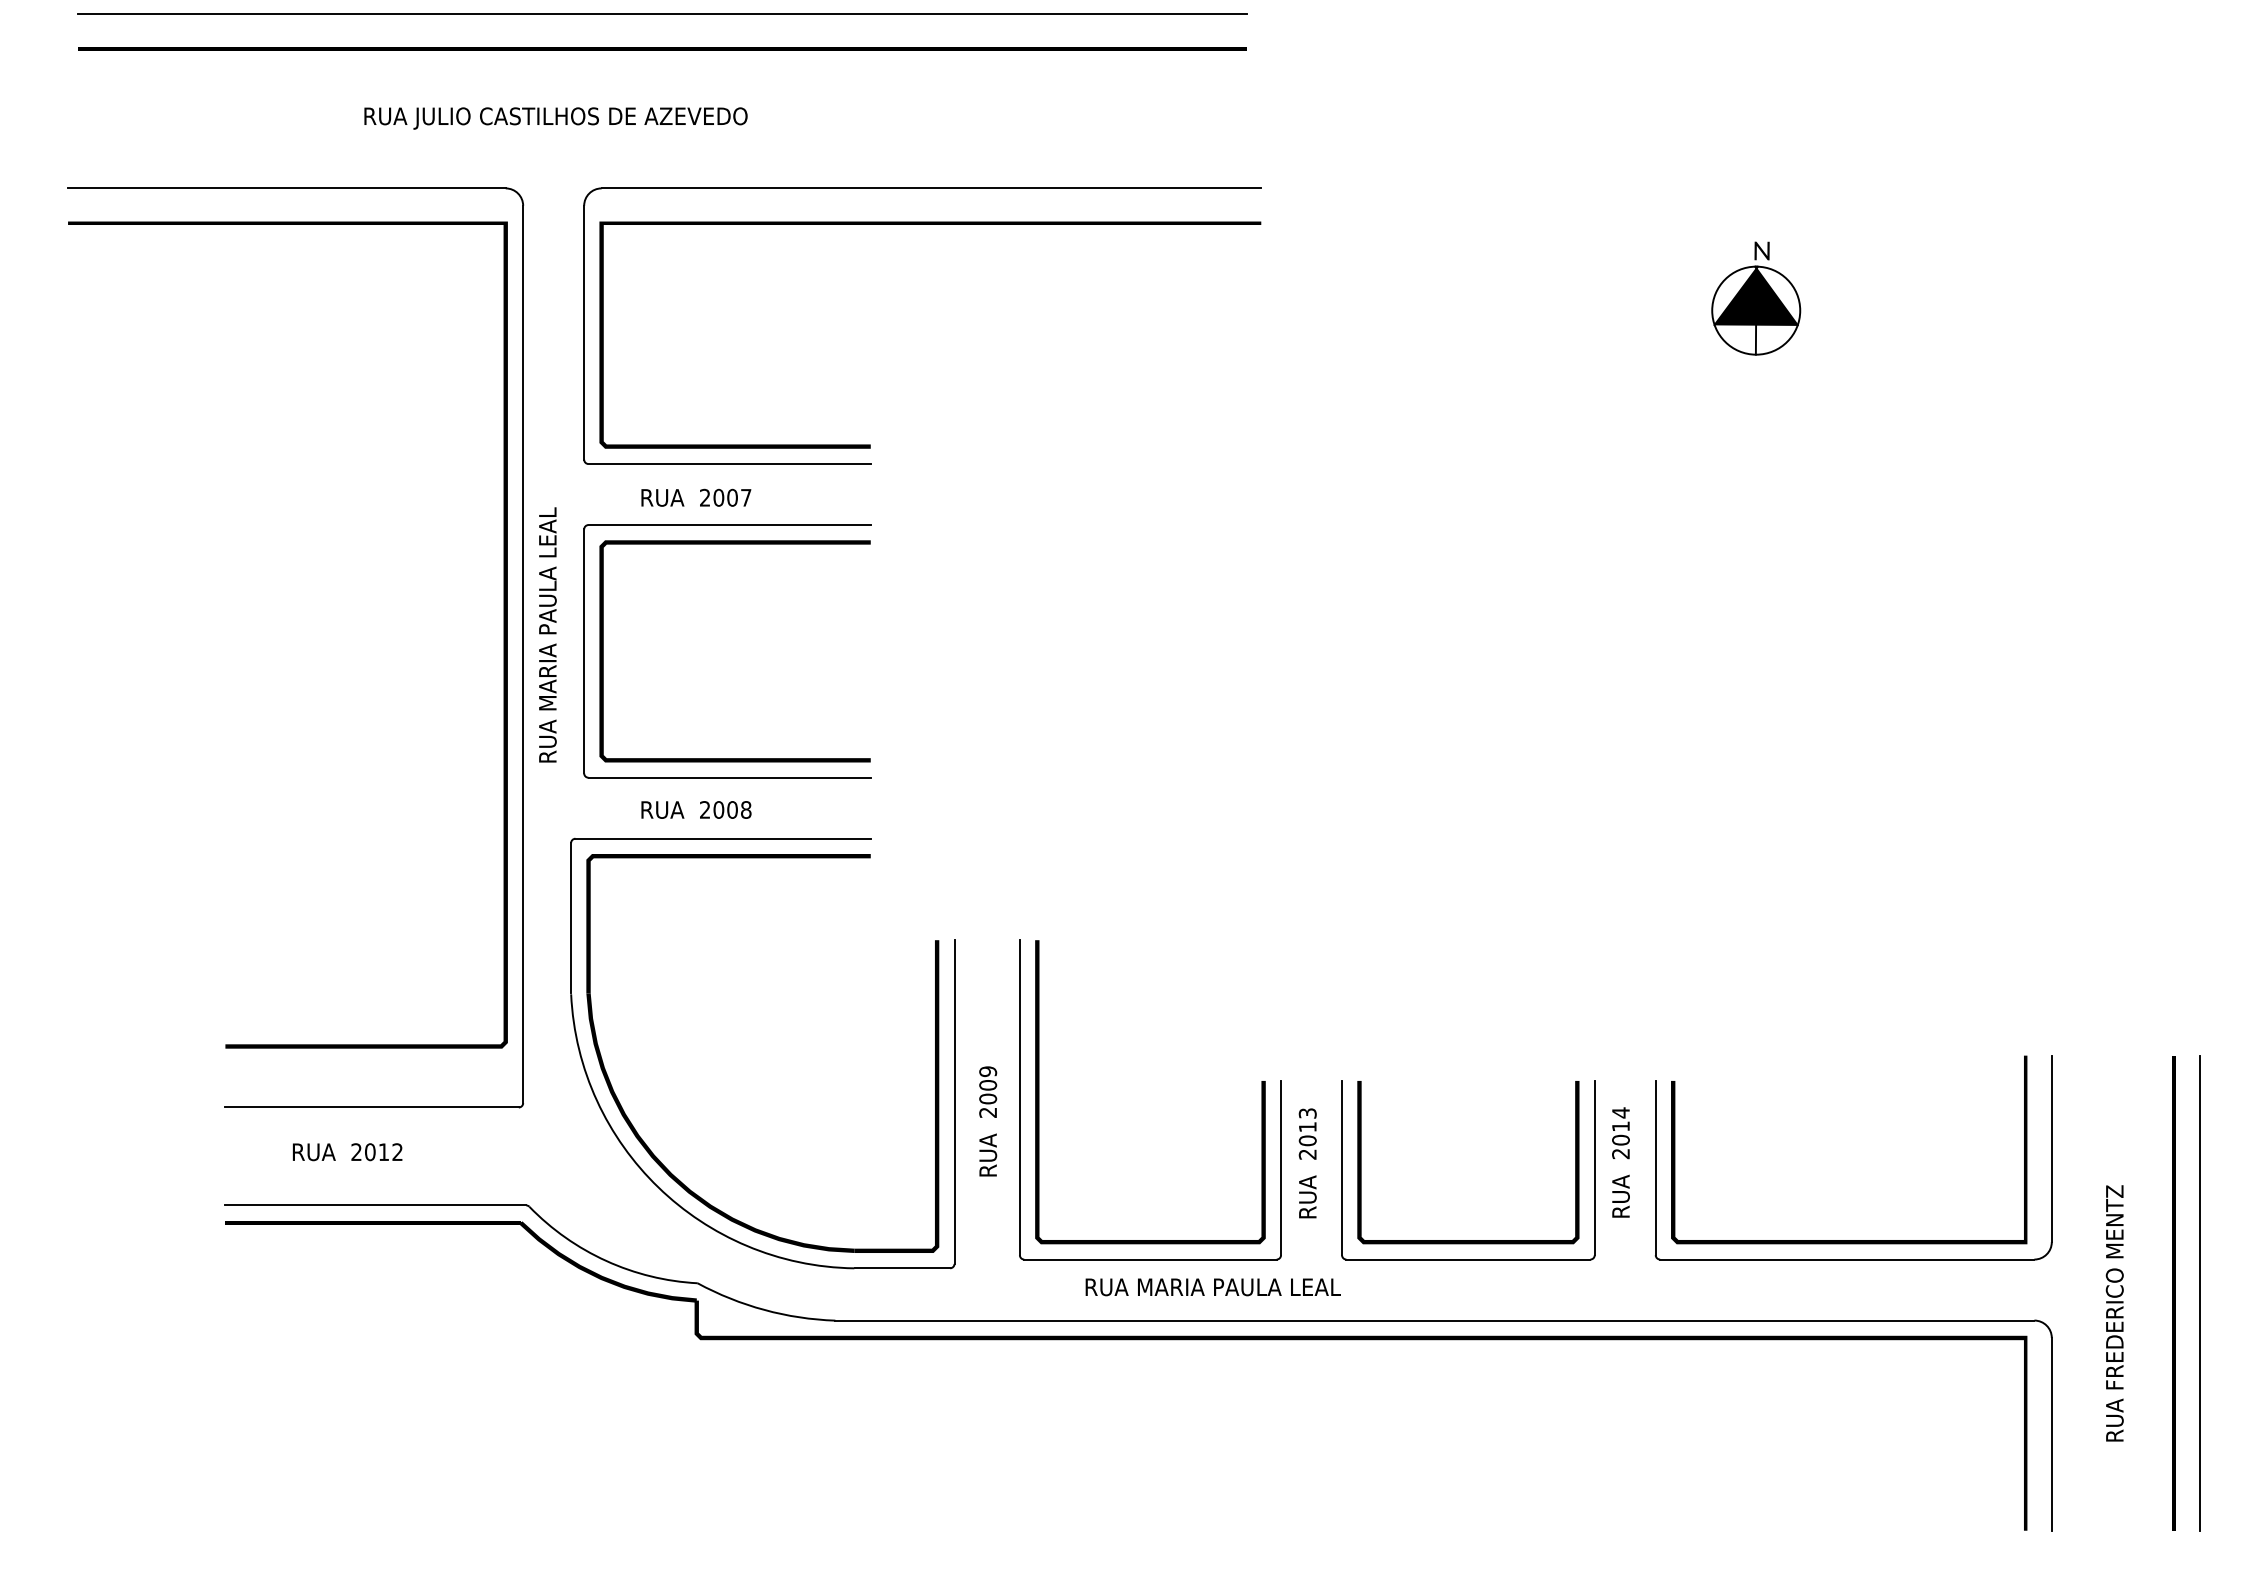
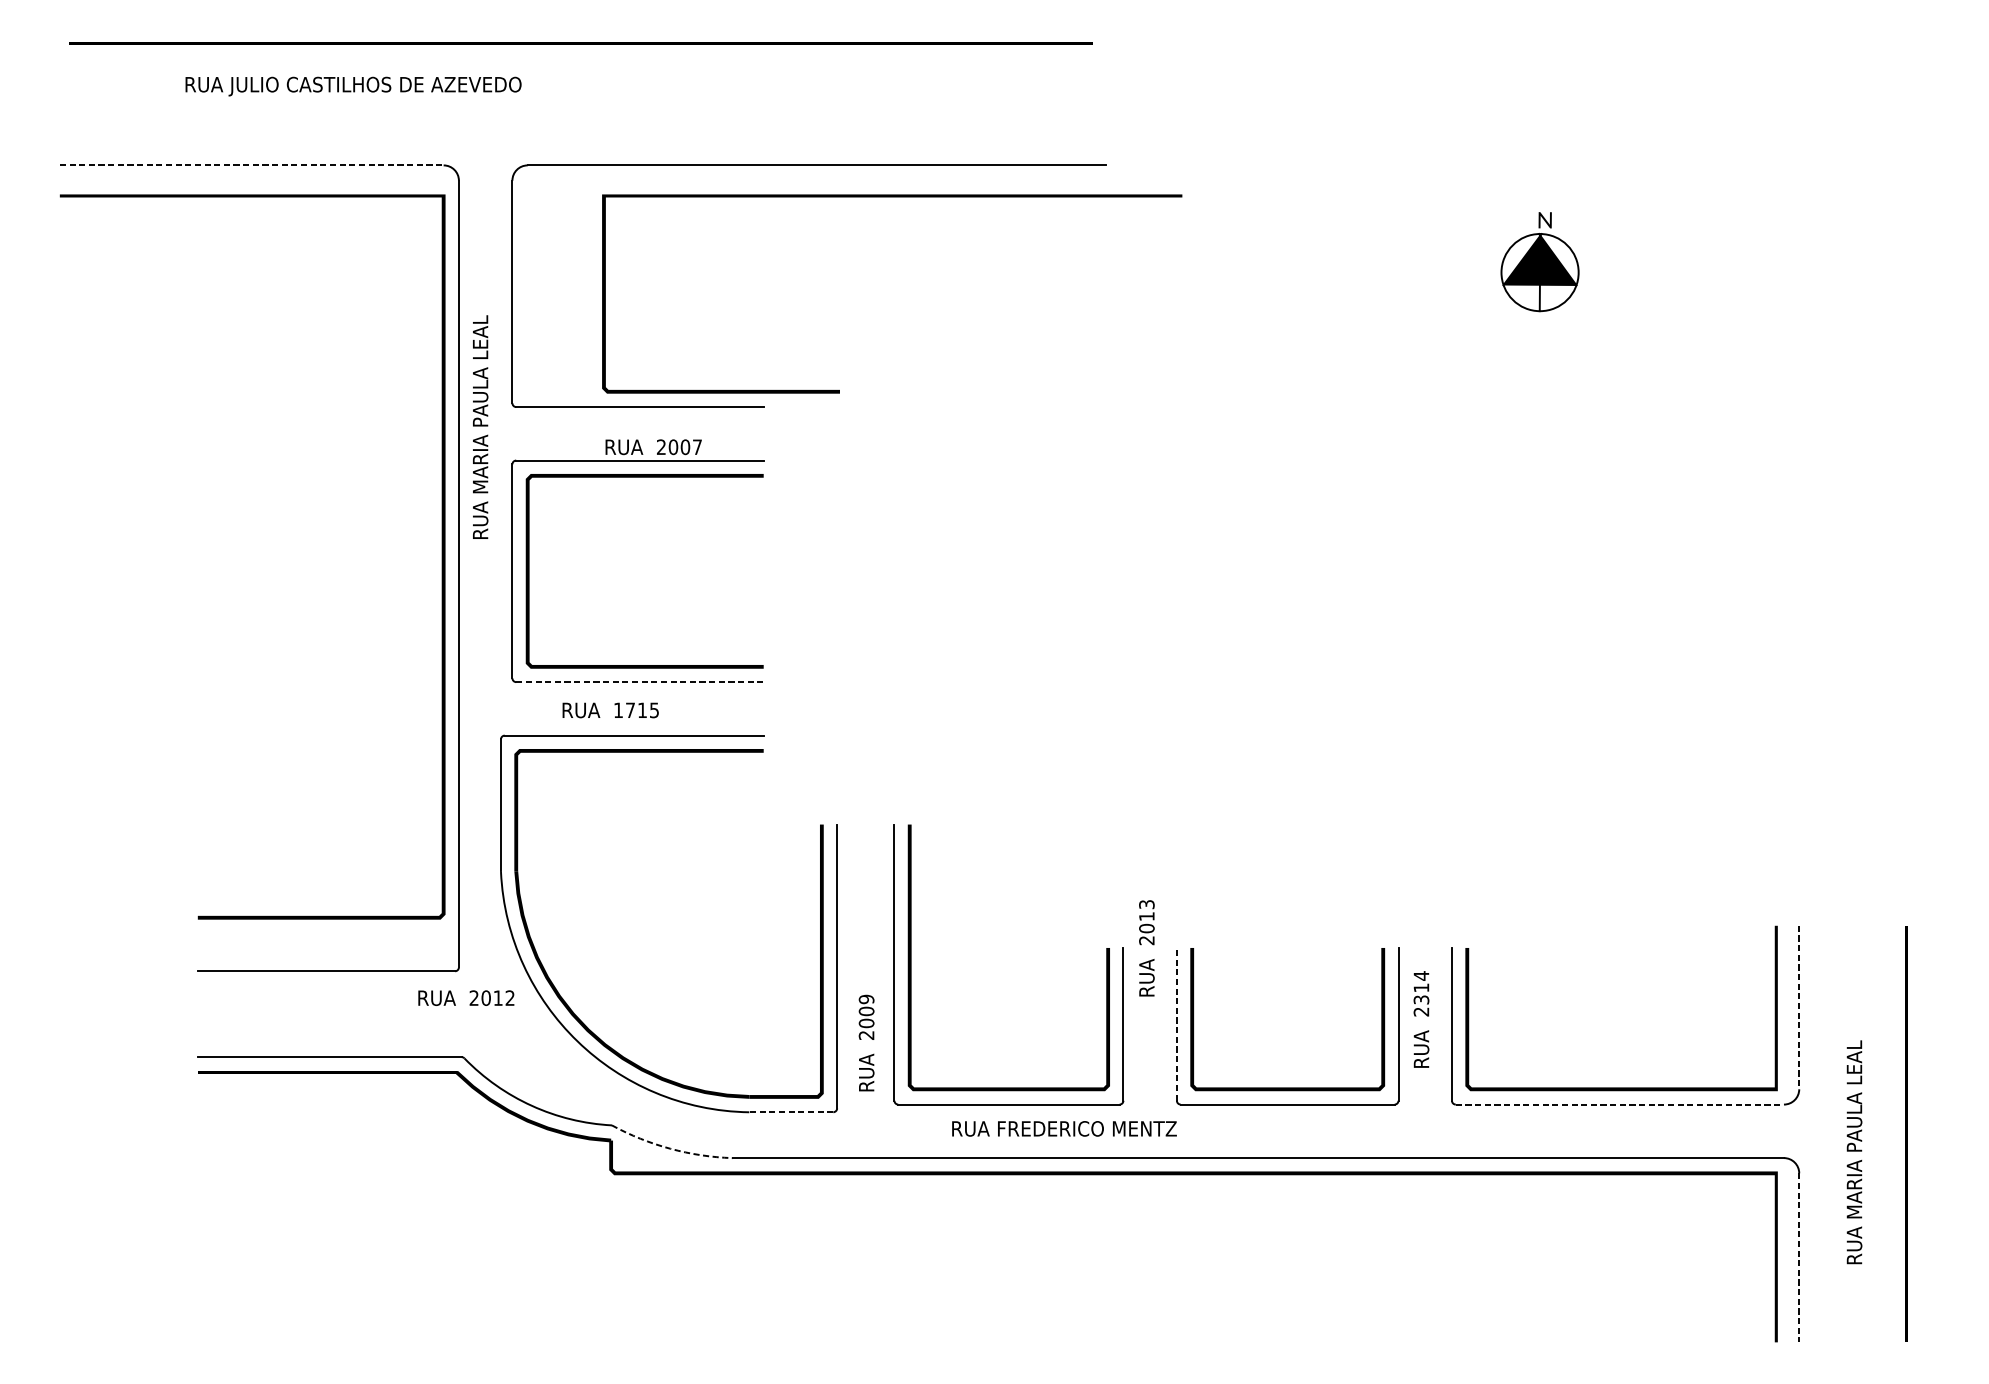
line: (662, 14) -> (581, 12), removed
text: (555, 118) -> (353, 86), moved
line: (286, 188) -> (251, 165), solid -> dashed
line: (930, 224) -> (892, 197), moved
text: (696, 497) -> (653, 446), moved
text: (547, 634) -> (480, 426), moved
line: (730, 777) -> (640, 681), solid -> dashed
text: (725, 809) -> (636, 709), 2008 -> 1715
text: (988, 1121) -> (866, 1043), moved
text: (1620, 1139) -> (1421, 999), 2014 -> 2314
line: (2051, 1149) -> (1798, 1008), solid -> dashed
text: (347, 1152) -> (466, 998), moved
text: (1307, 1163) -> (1146, 948), moved
line: (1342, 1167) -> (1177, 1023), solid -> dashed
line: (1847, 1259) -> (1620, 1104), solid -> dashed
line: (902, 1268) -> (791, 1112), solid -> dashed
text: (2114, 1286) -> (1854, 1128), RUA FREDERICO MENTZ -> RUA MARIA PAULA LEAL
text: (1240, 1287) -> (1087, 1129), RUA MARIA PAULA LEAL -> RUA FREDERICO MENTZ
line: (2199, 1292) -> (1928, 1133), removed
arc: (764, 1309) -> (670, 1148), solid -> dashed
line: (2051, 1434) -> (1798, 1257), solid -> dashed

